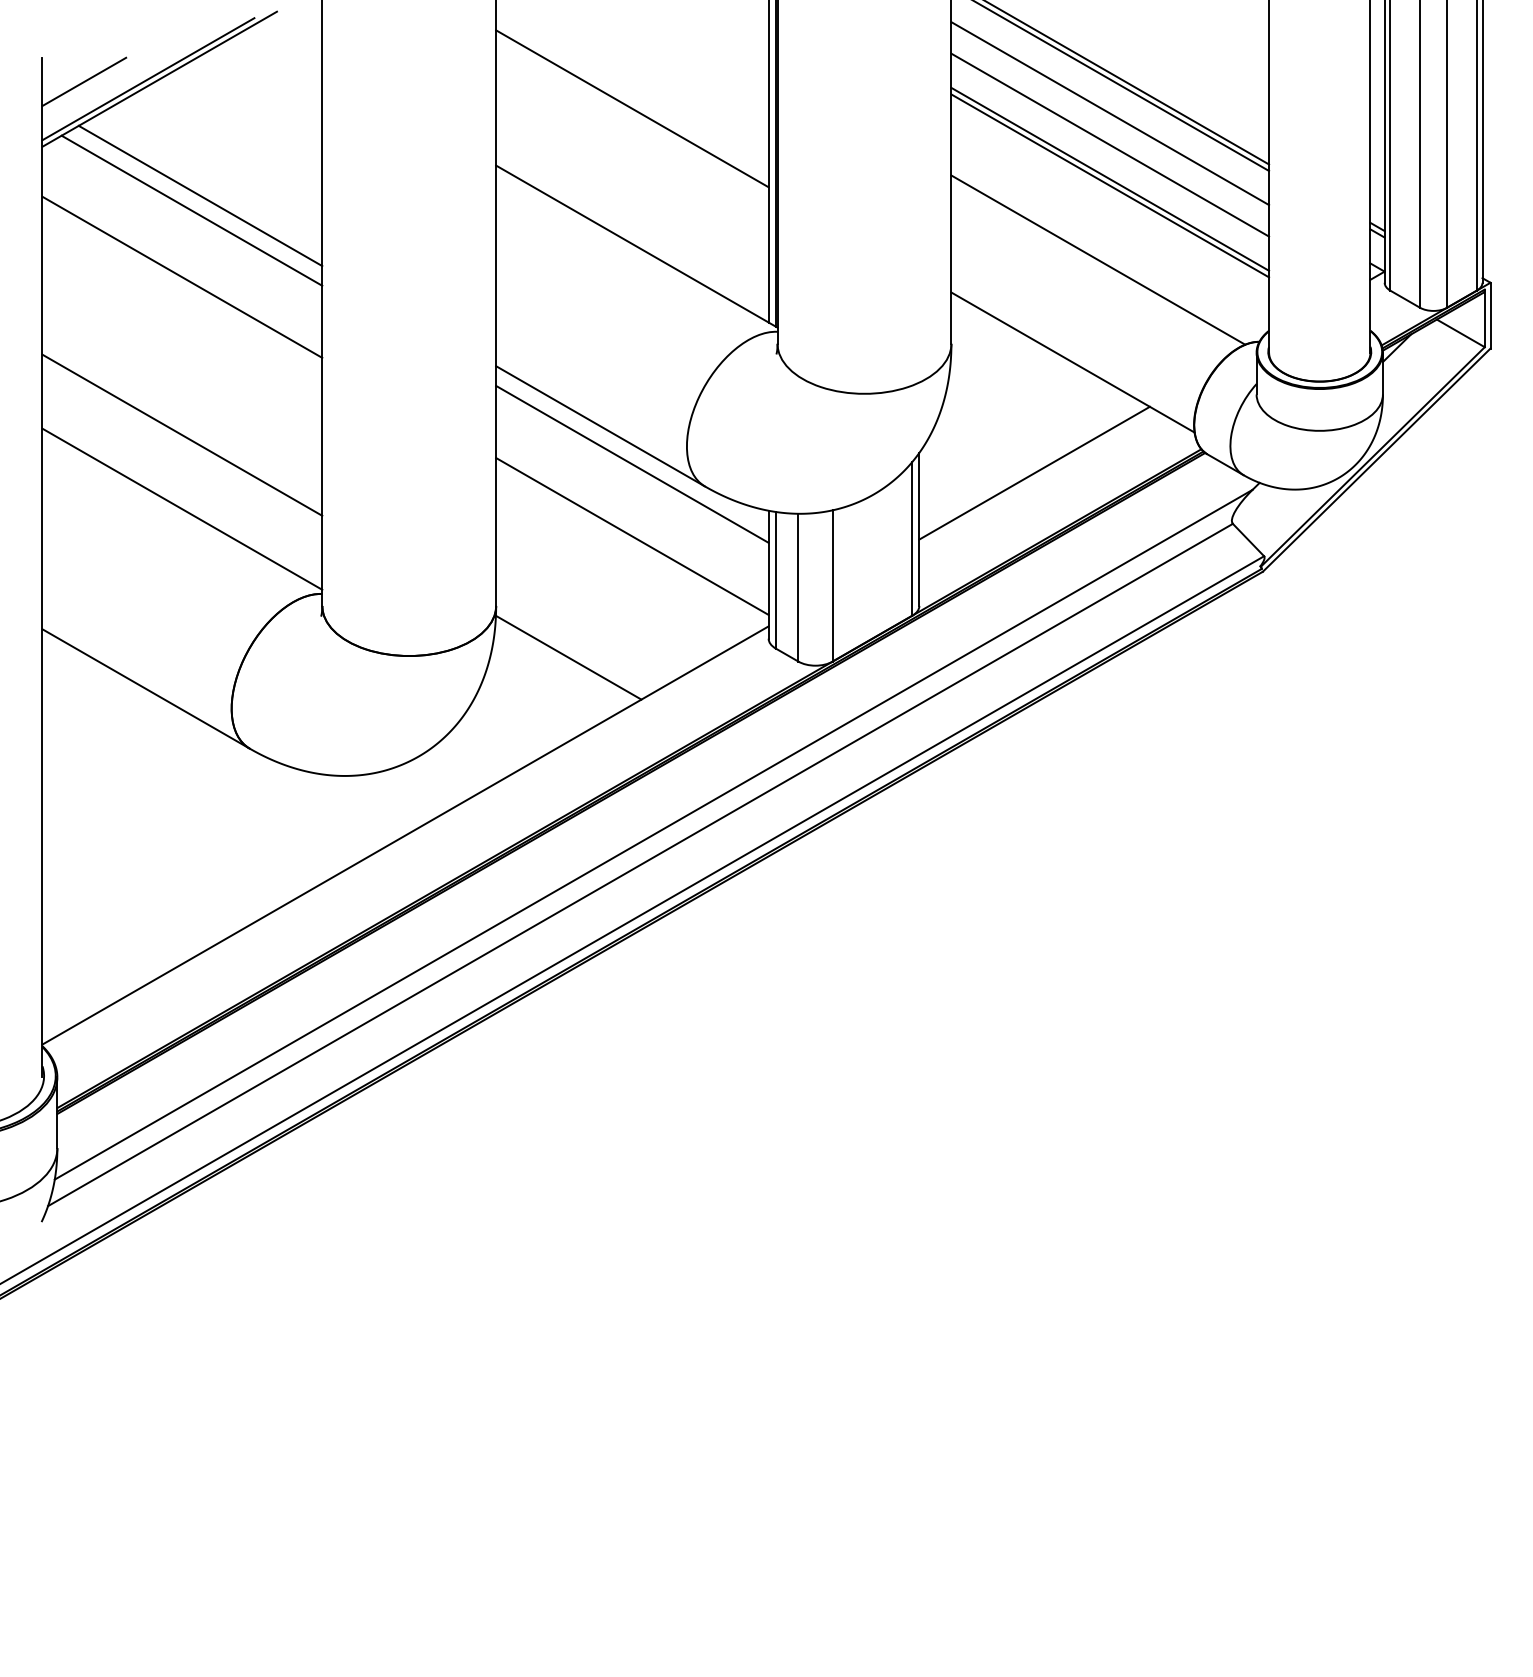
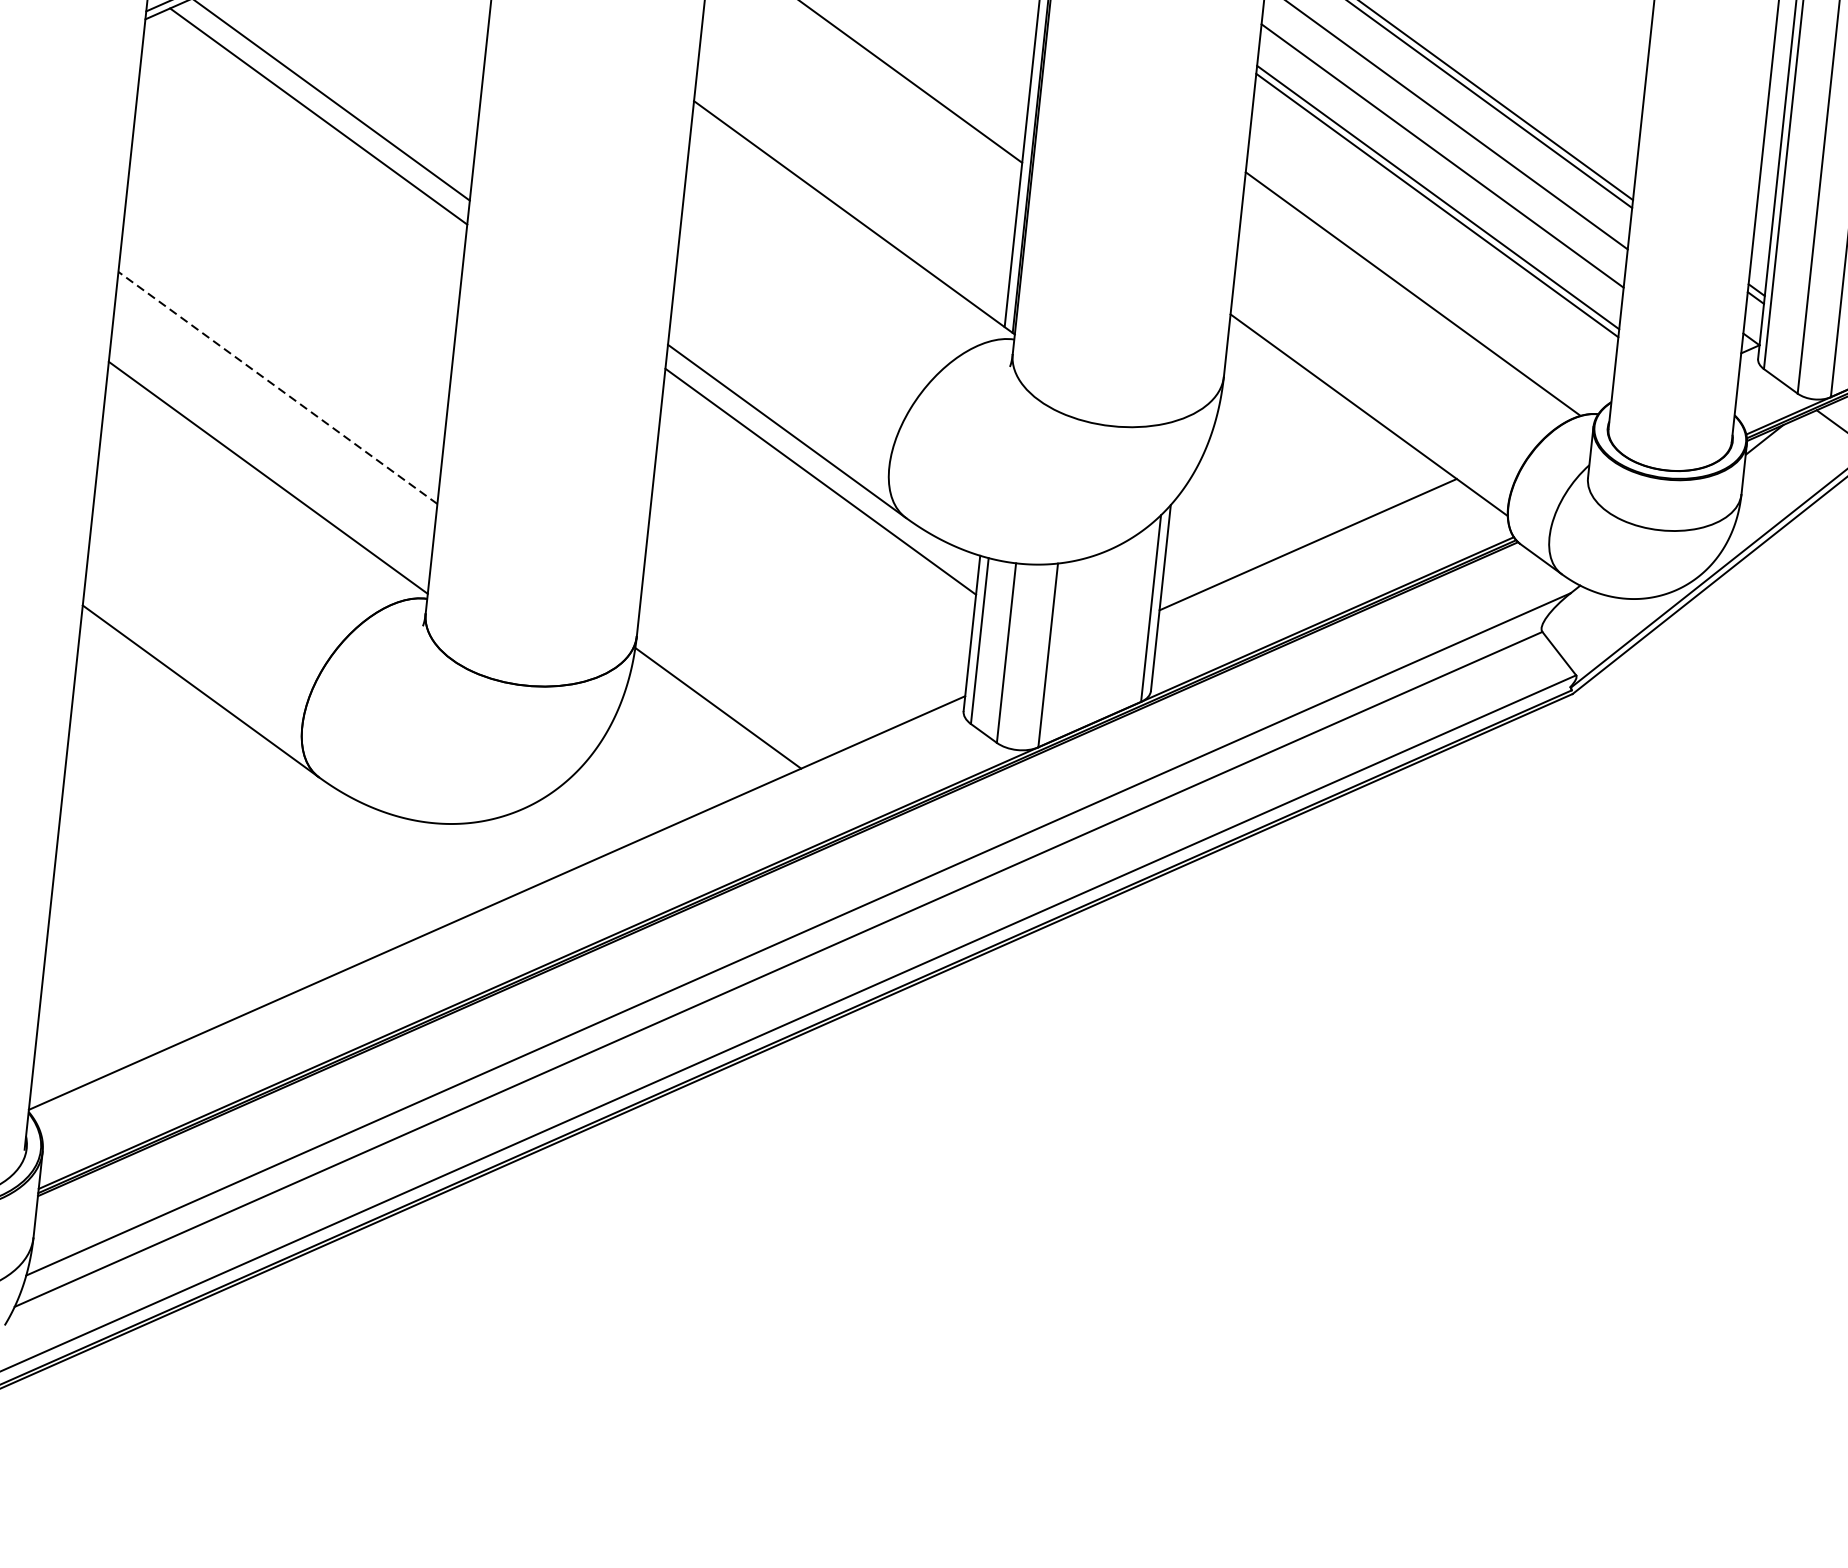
line: (182, 276) -> (298, 195), removed
line: (181, 435) -> (276, 388), solid -> dashed
line: (632, 536) -> (811, 569), removed

